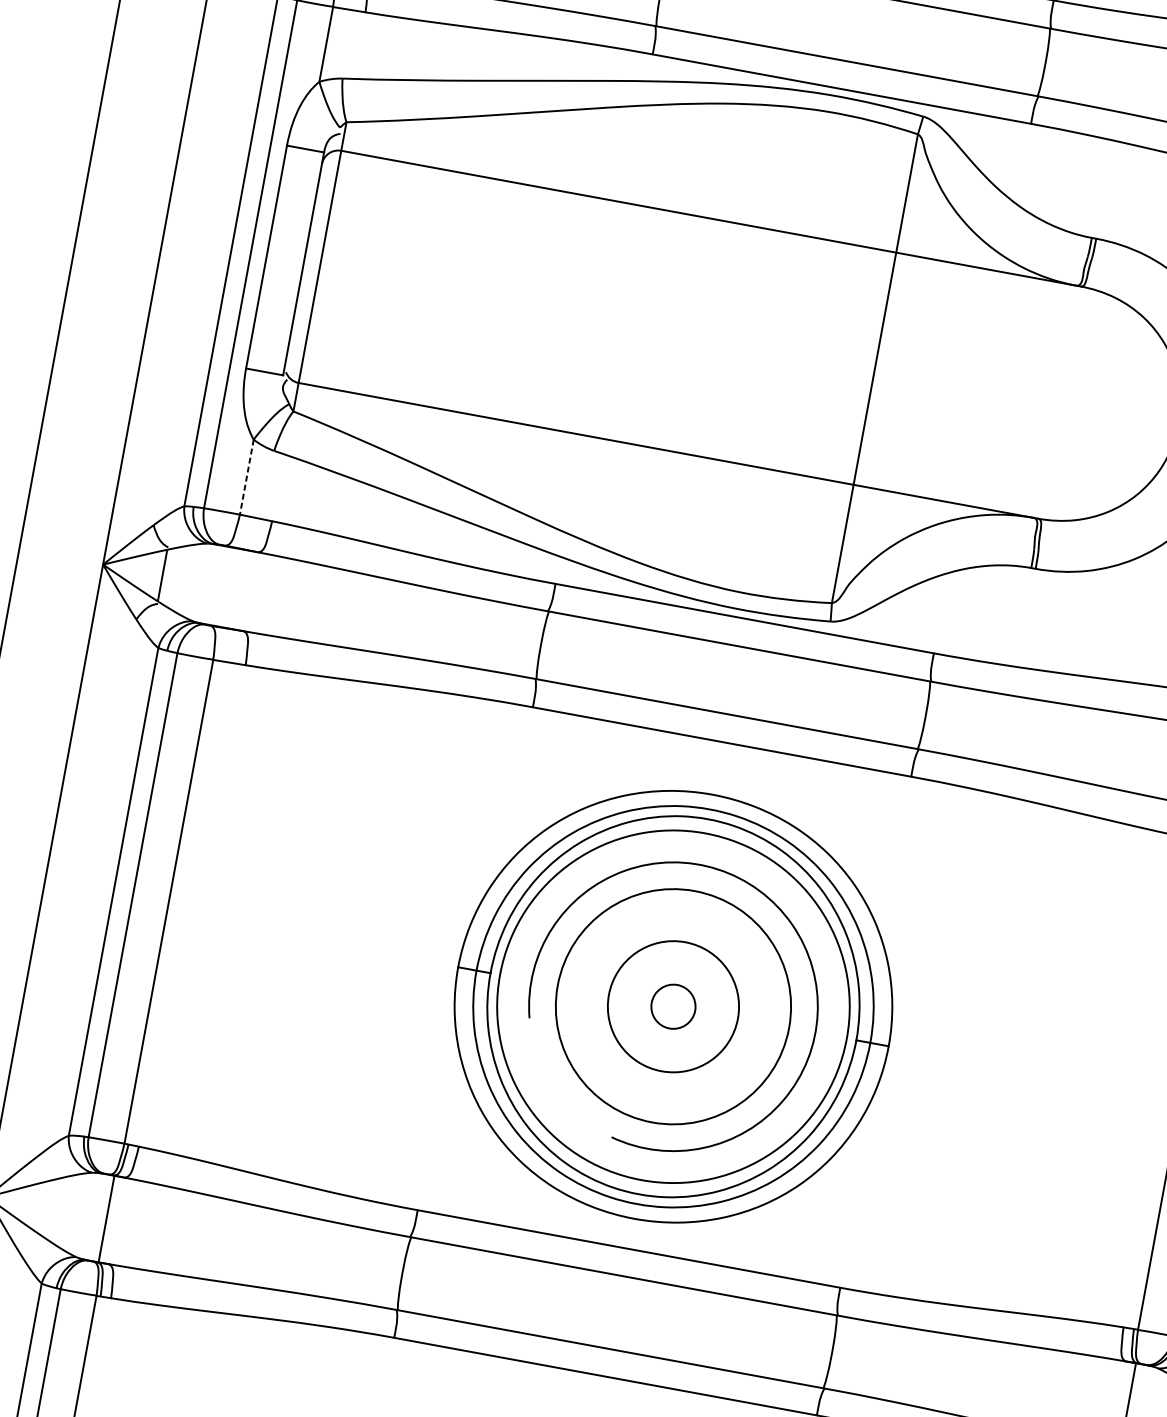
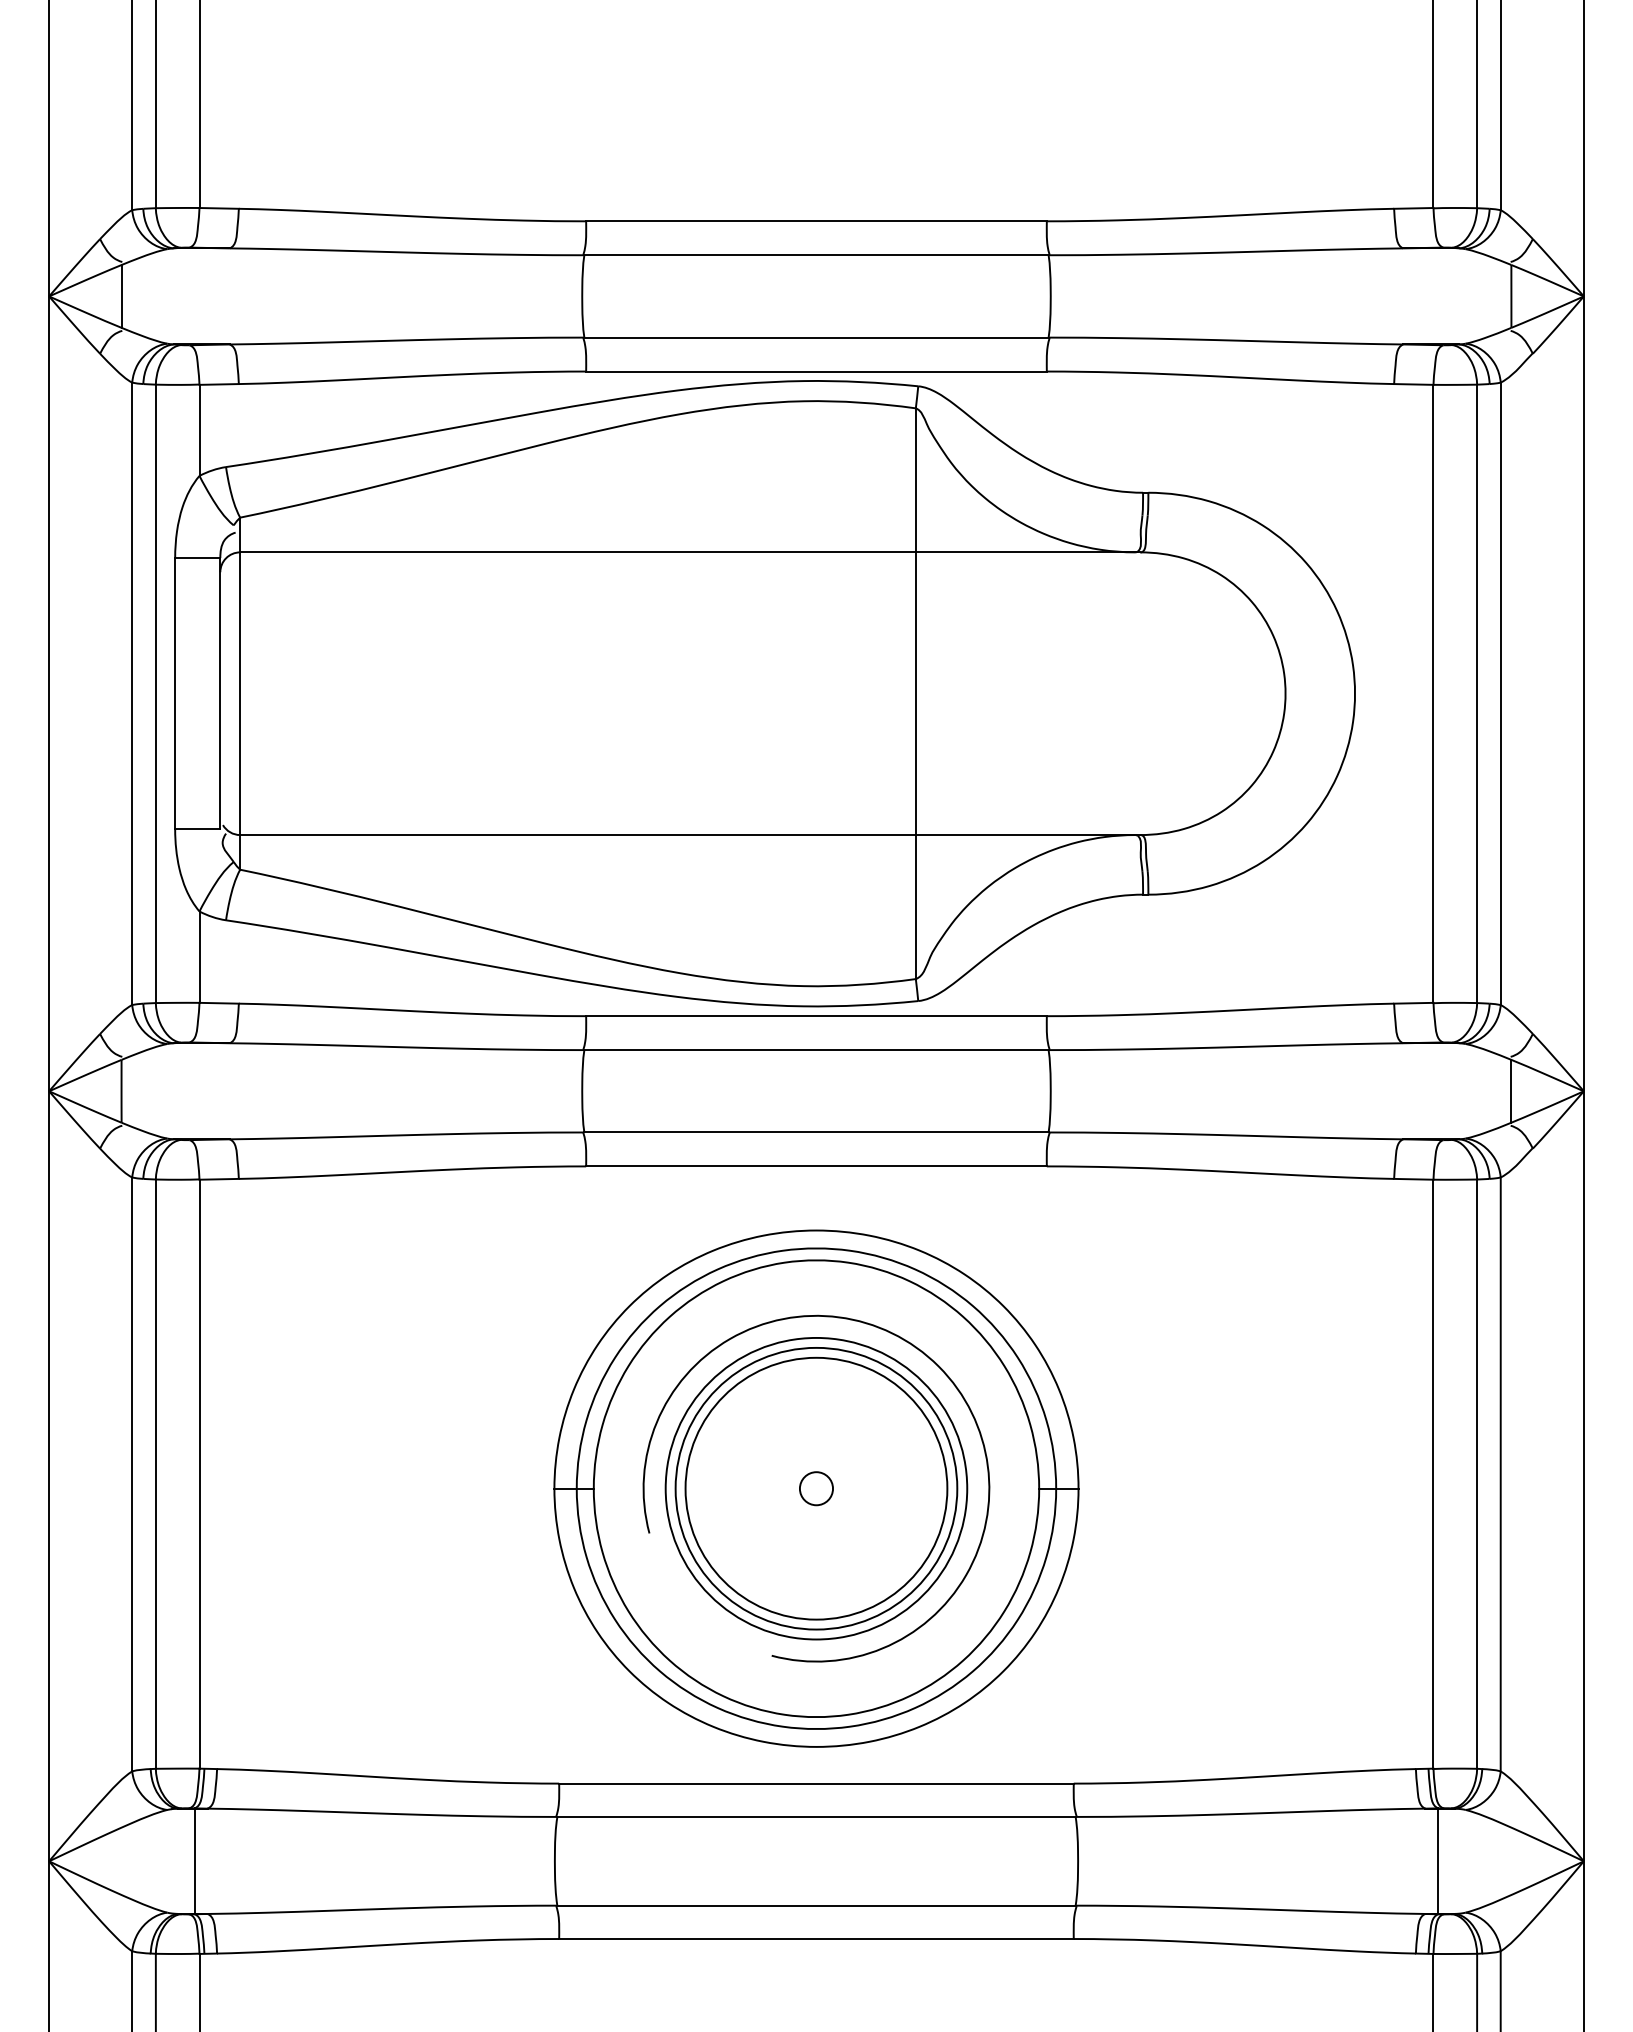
line: (246, 477) -> (199, 957), dashed -> solid
circle: (673, 1006) -> (816, 1488), size x0.62
circle: (673, 1006) -> (816, 1488), size x0.71
circle: (673, 1006) -> (816, 1488), size x1.67

